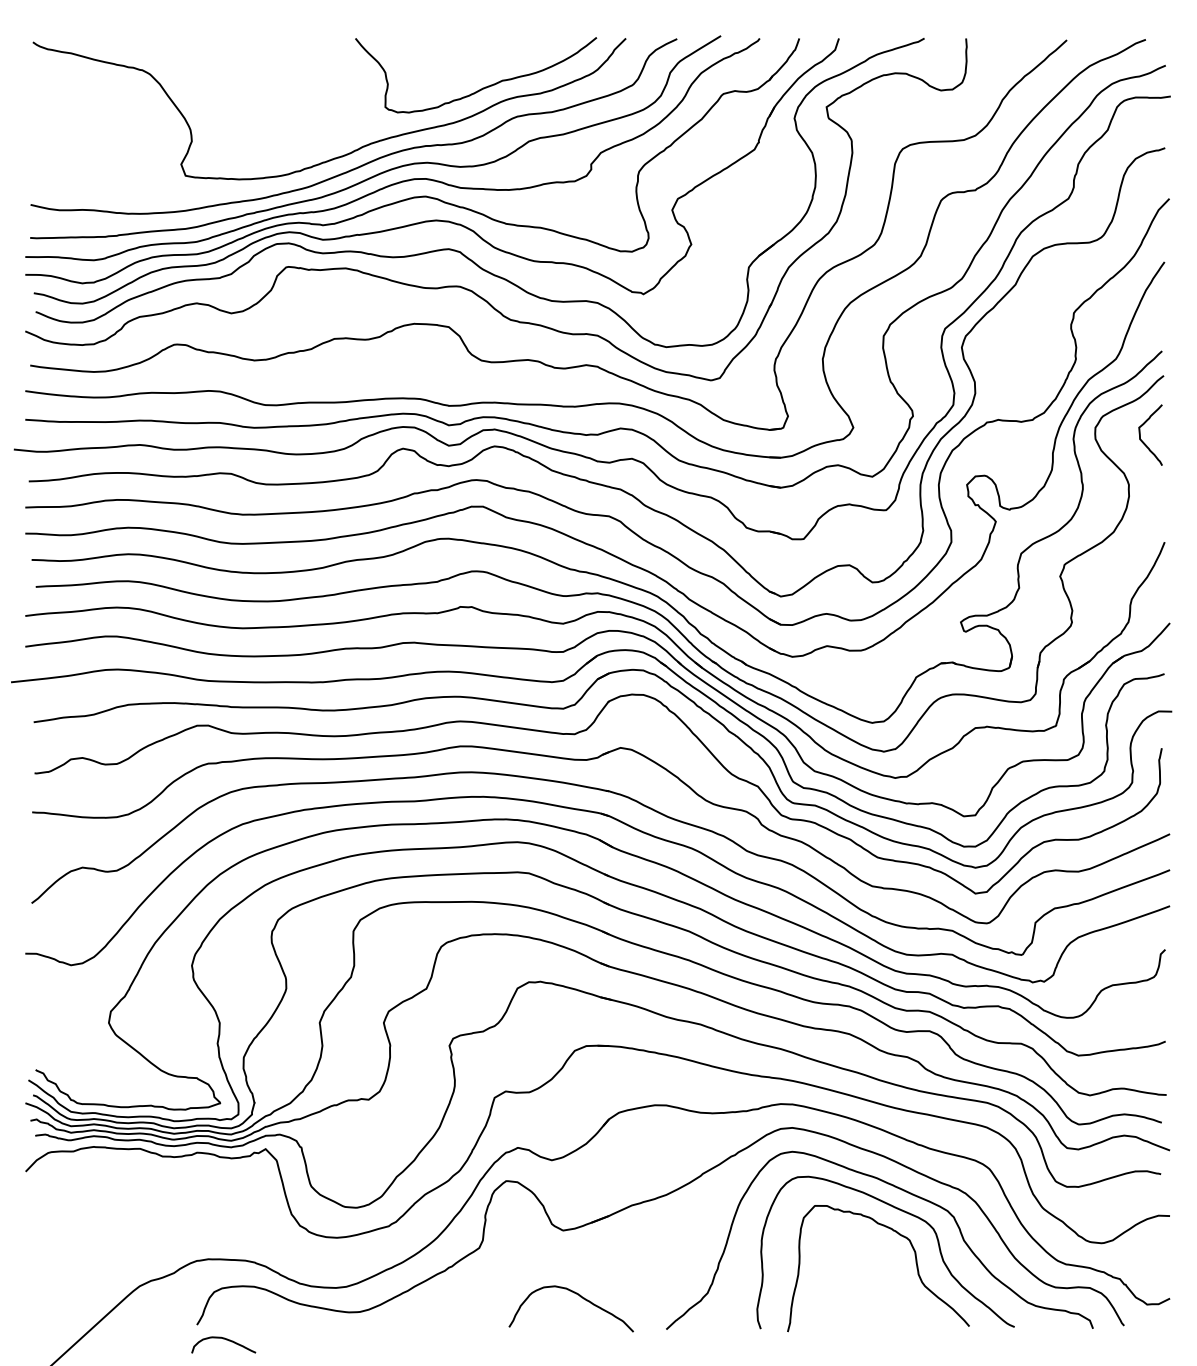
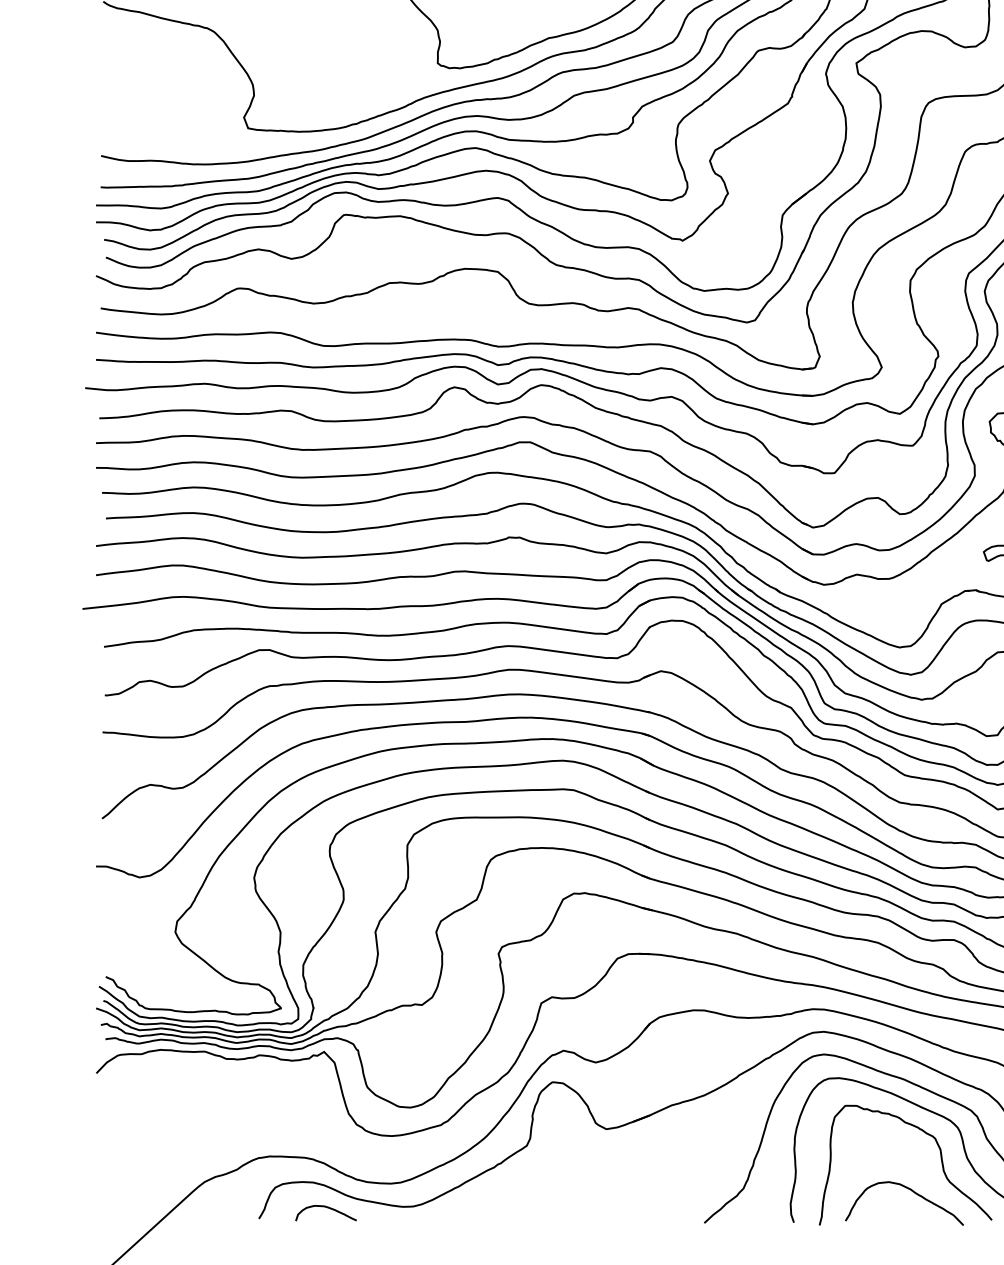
curve: (580, 1297) -> (913, 1192), moved
curve: (223, 1339) -> (325, 1207), moved

